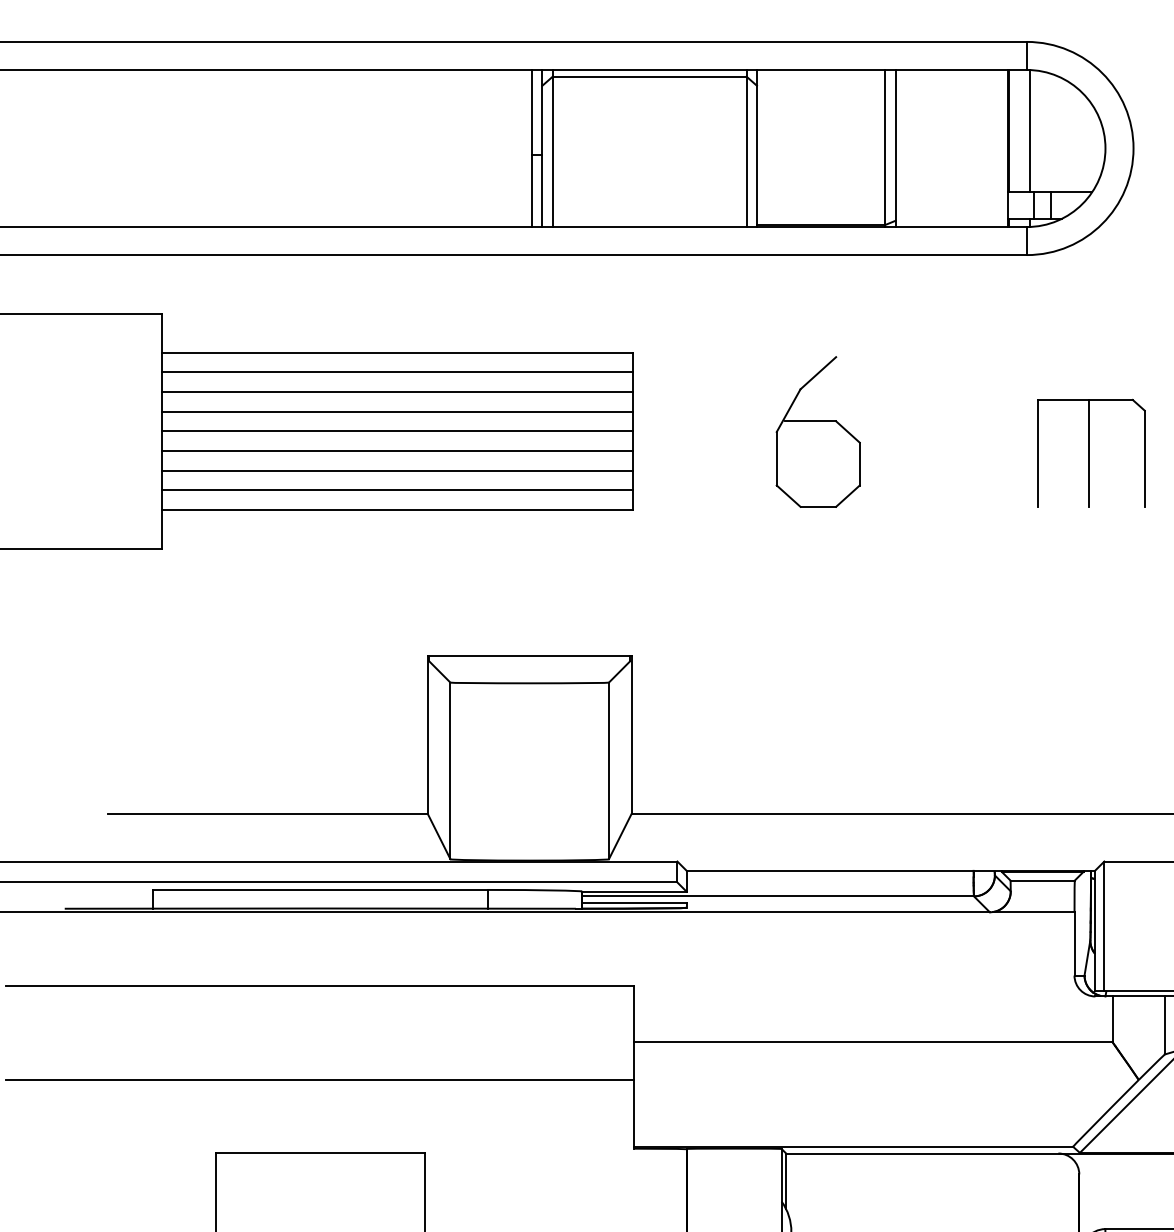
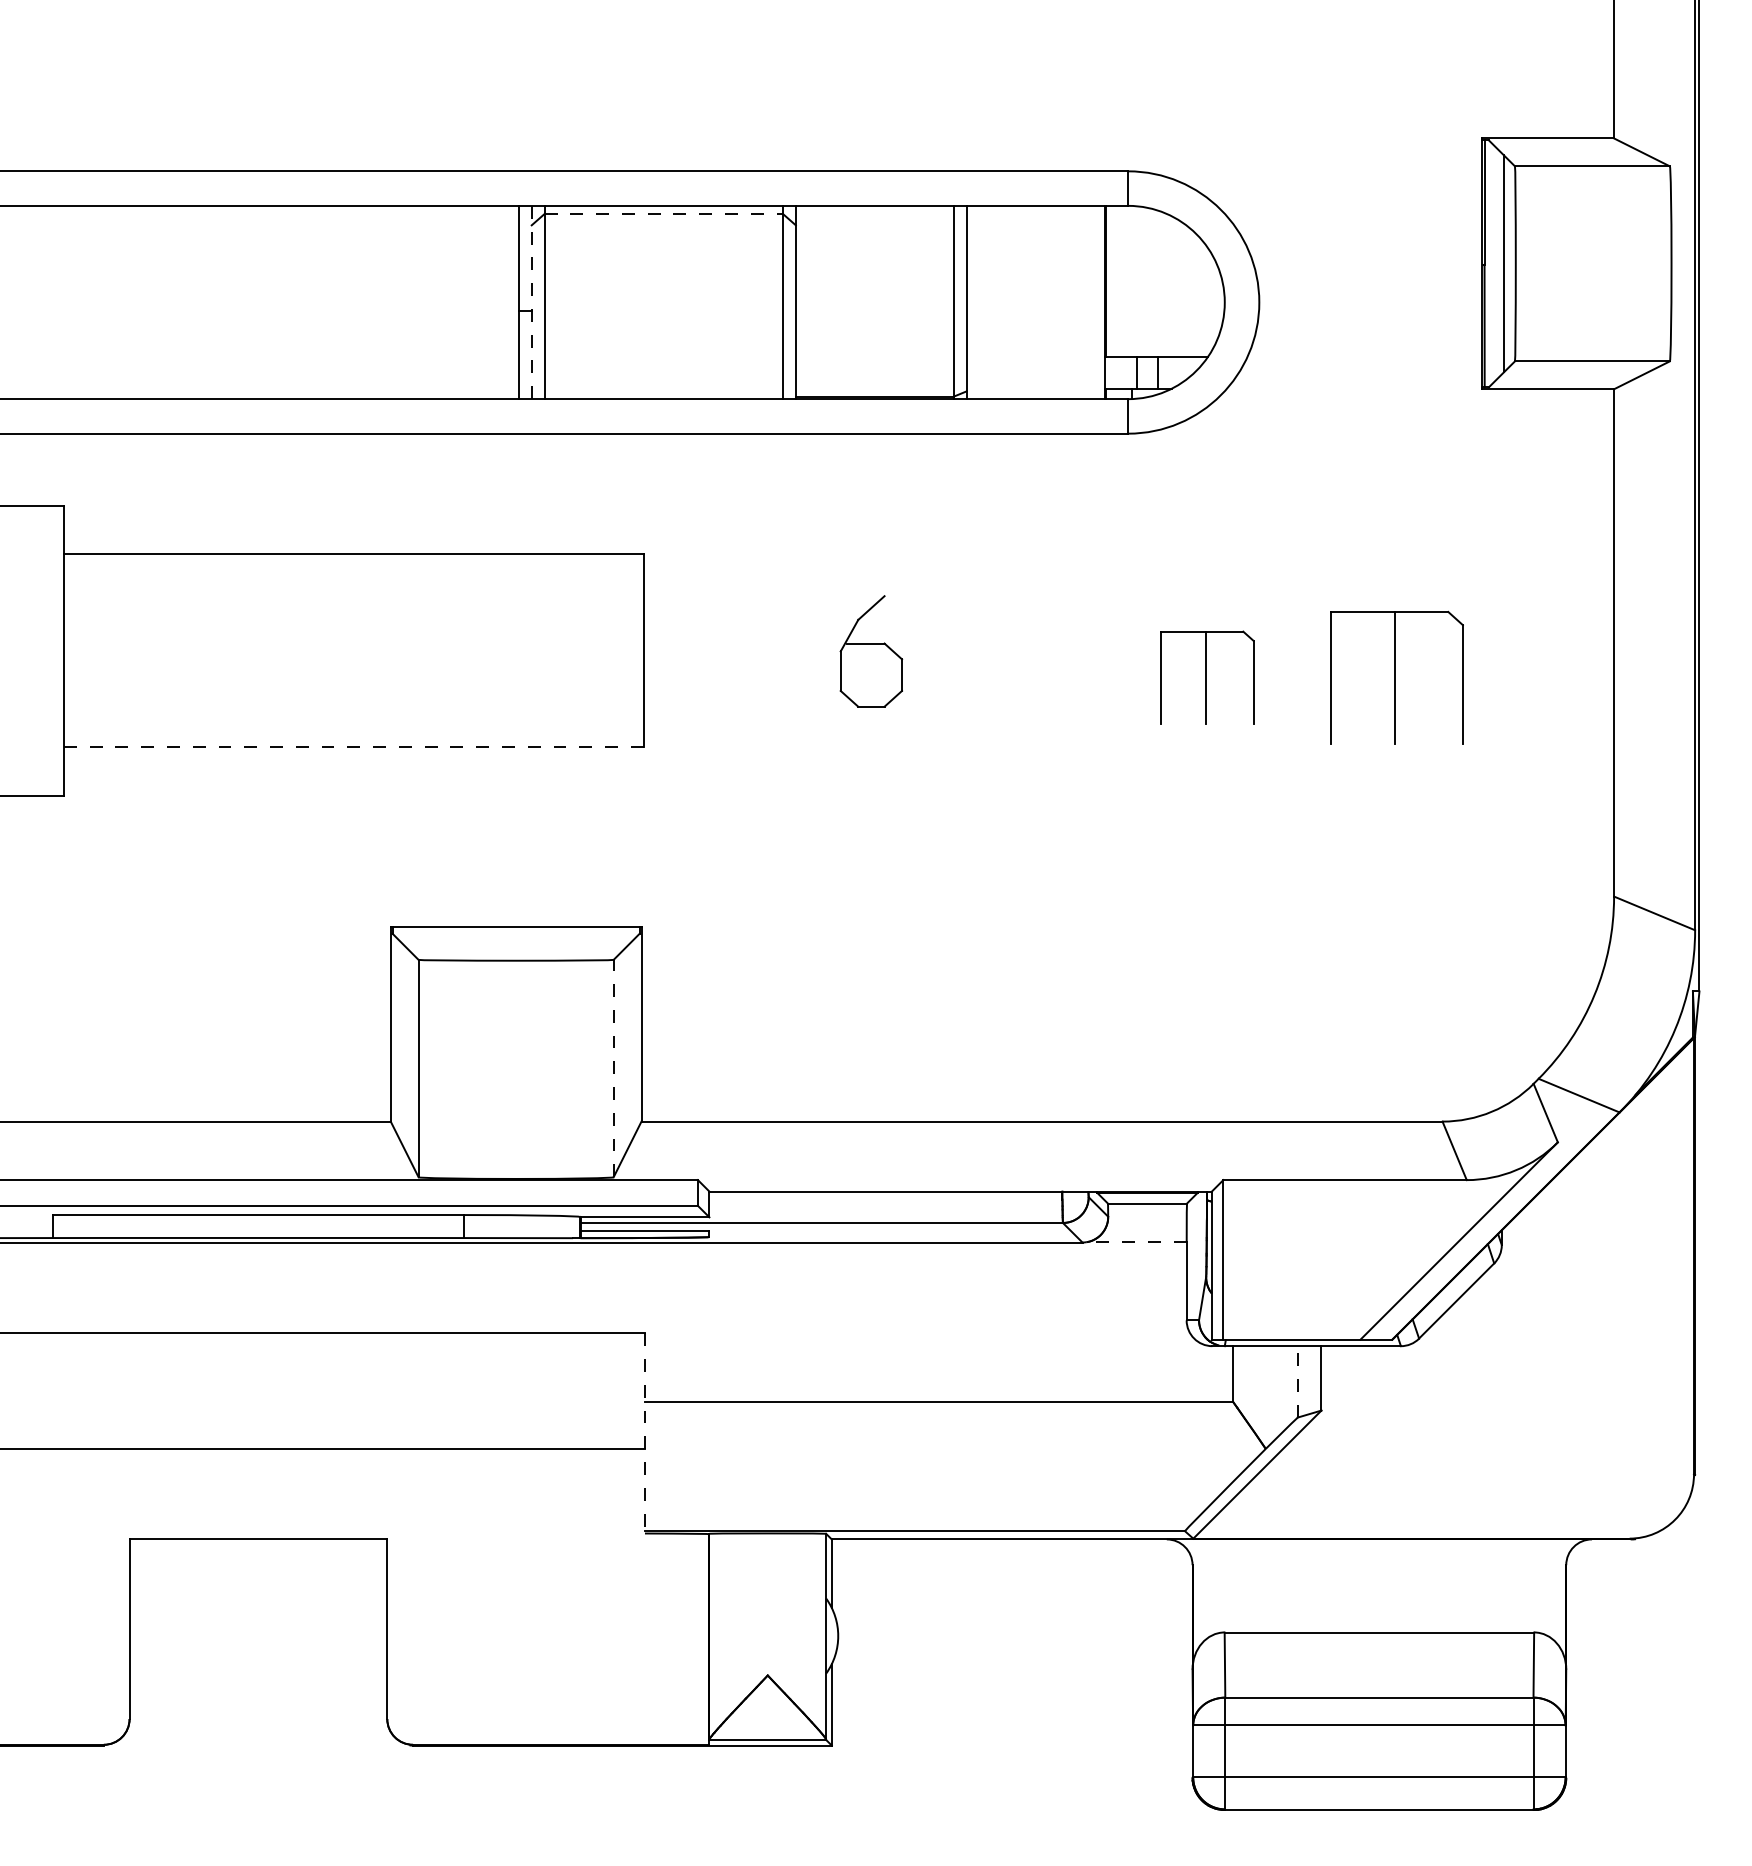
line: (650, 76) -> (664, 213), solid -> dashed
line: (1030, 130) -> (1132, 280), removed
line: (542, 148) -> (531, 302), solid -> dashed
line: (397, 371) -> (353, 577), removed
line: (397, 391) -> (353, 601), removed
line: (397, 411) -> (353, 626), removed
line: (397, 431) -> (353, 650), removed
part: (818, 432) -> (871, 651), size x0.6
line: (397, 451) -> (353, 675), removed
part: (1091, 453) -> (1207, 677), size x0.7
line: (397, 471) -> (353, 699), removed
line: (397, 489) -> (353, 722), removed
line: (397, 510) -> (353, 747), solid -> dashed
line: (608, 770) -> (613, 1068), solid -> dashed
line: (1033, 912) -> (1136, 1242), solid -> dashed
line: (1164, 1025) -> (1297, 1381), solid -> dashed
line: (633, 1067) -> (644, 1433), solid -> dashed

